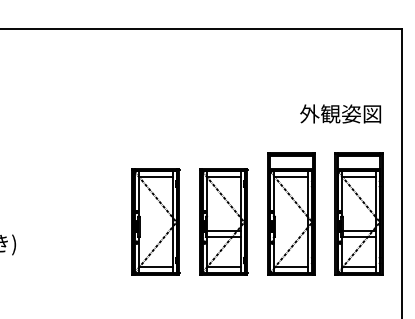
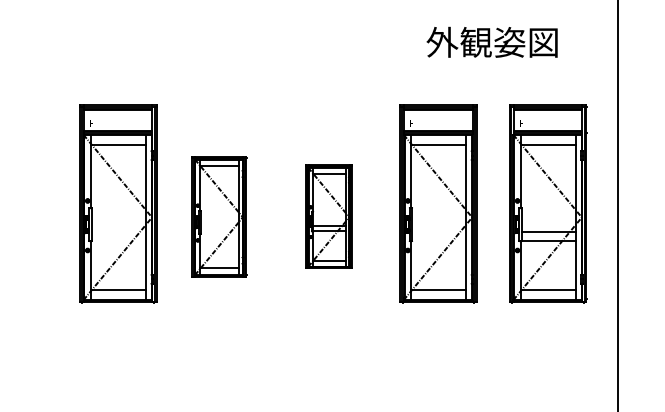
text: (340, 113) -> (492, 41), moved
part: (93, 213) -> (118, 203), added
part: (155, 221) -> (218, 216), size x0.7
part: (223, 221) -> (328, 216), size x0.6

